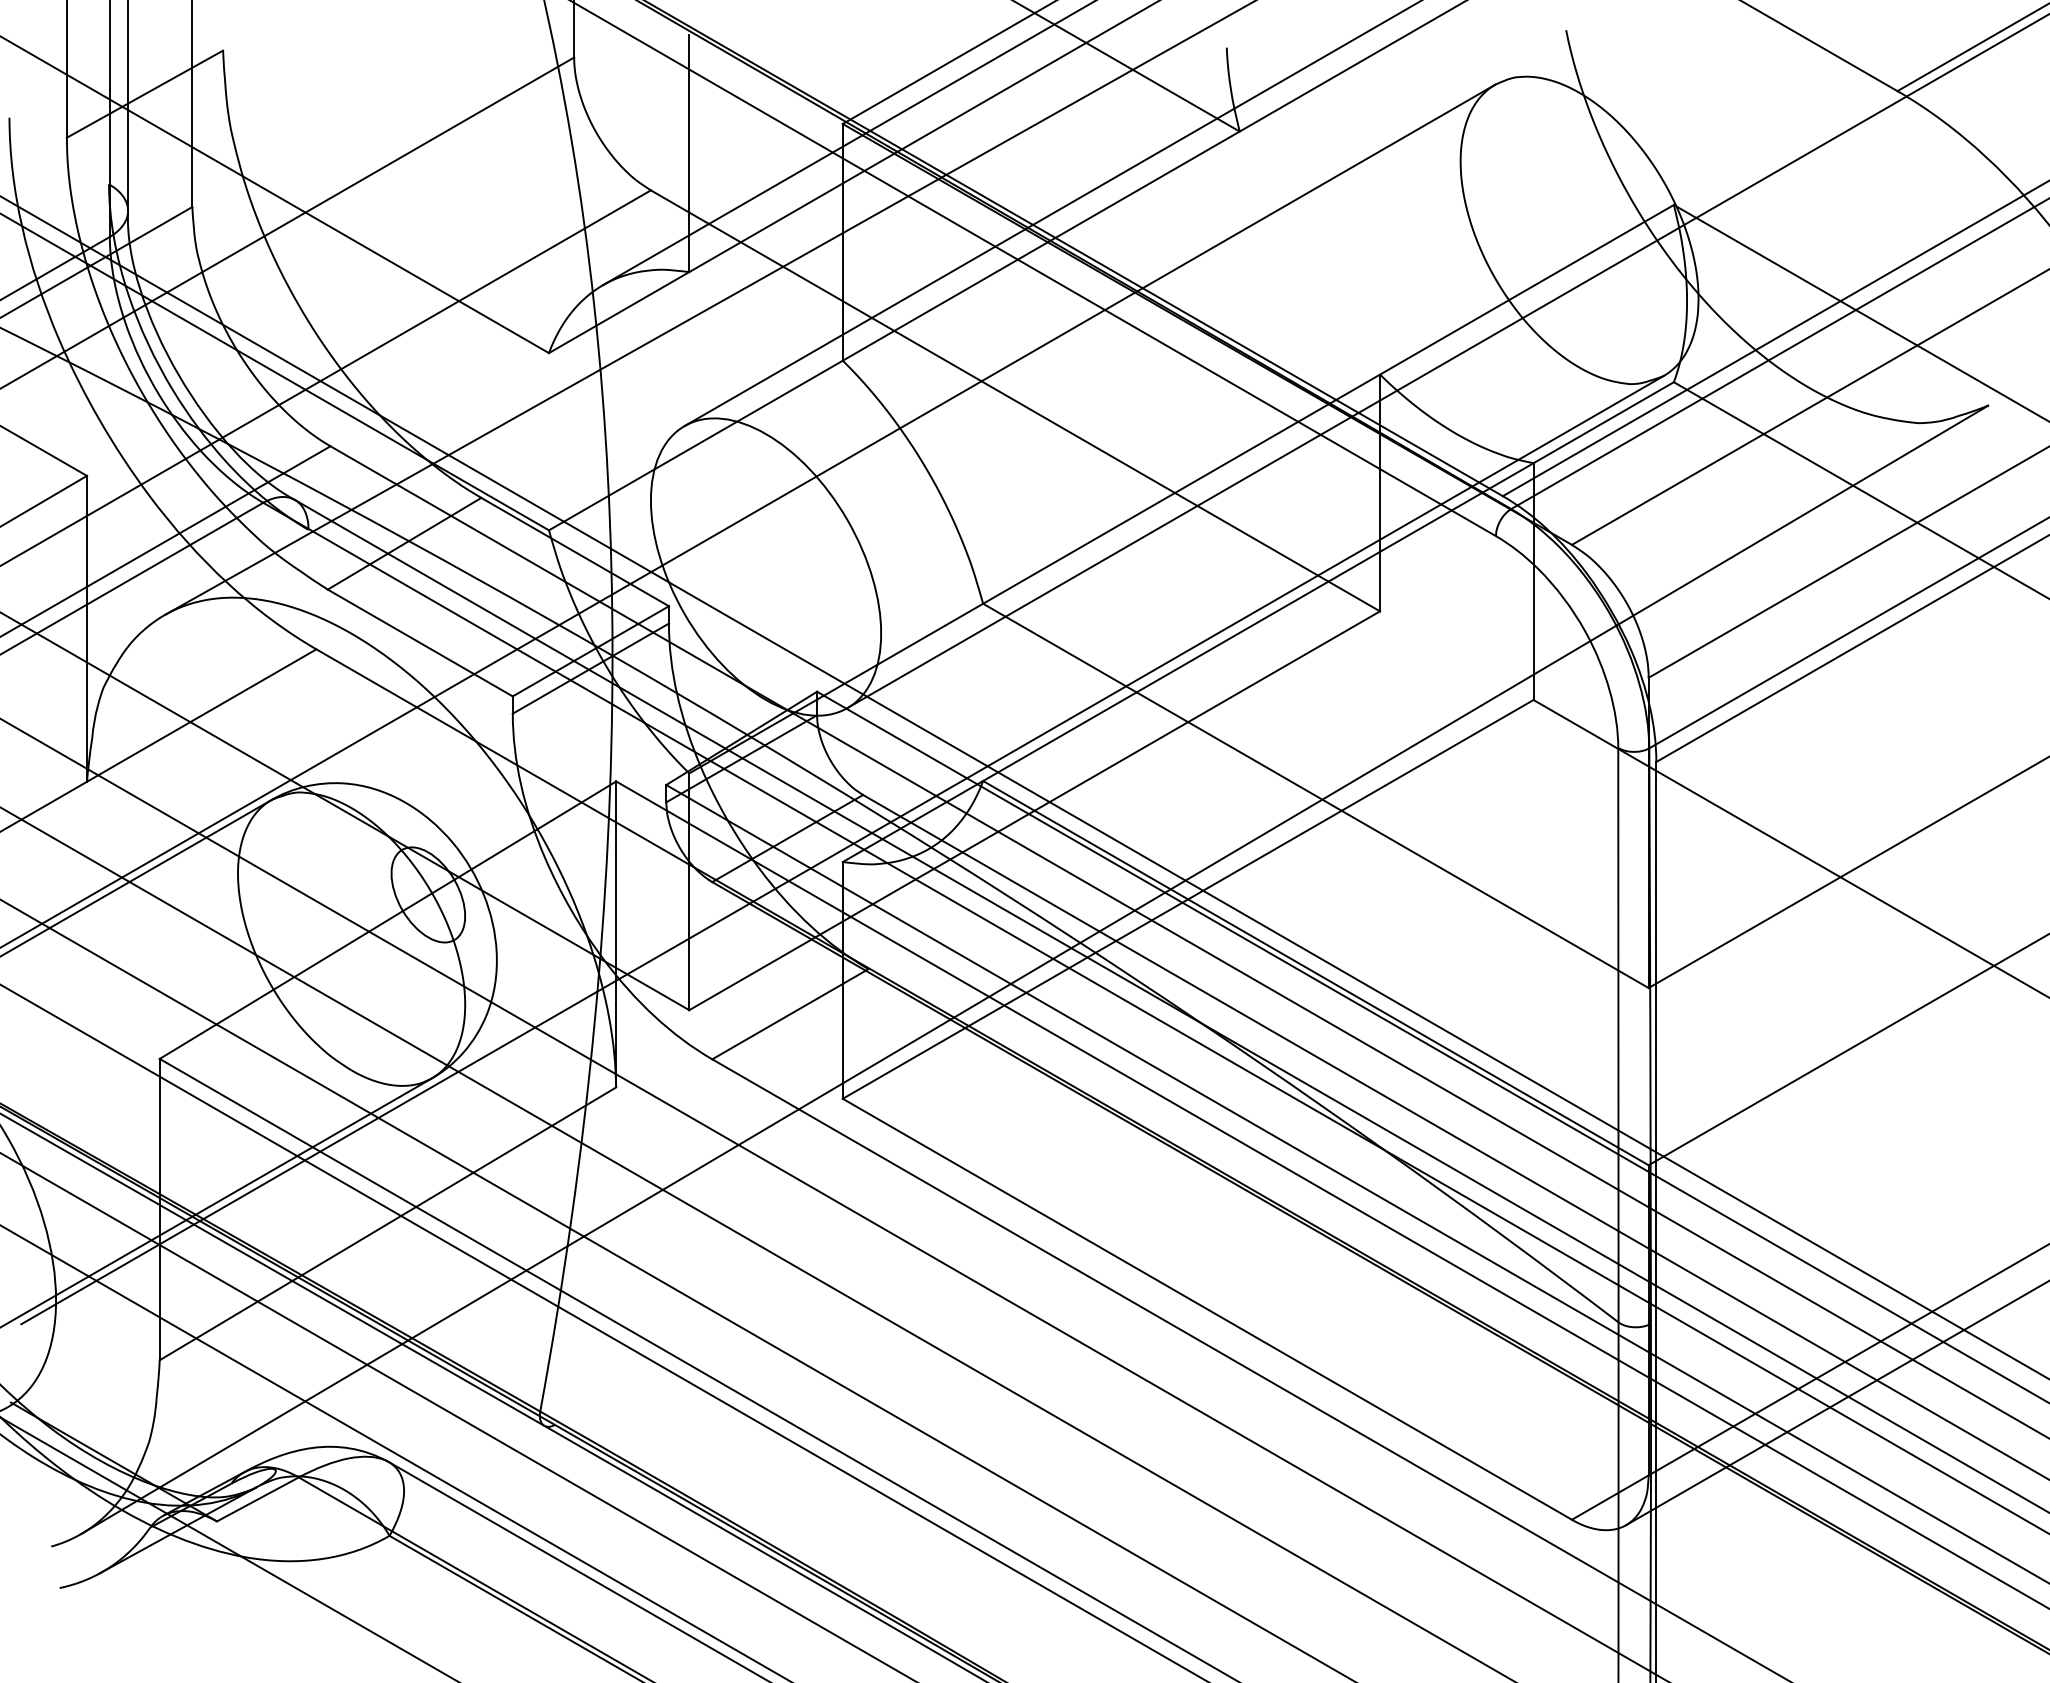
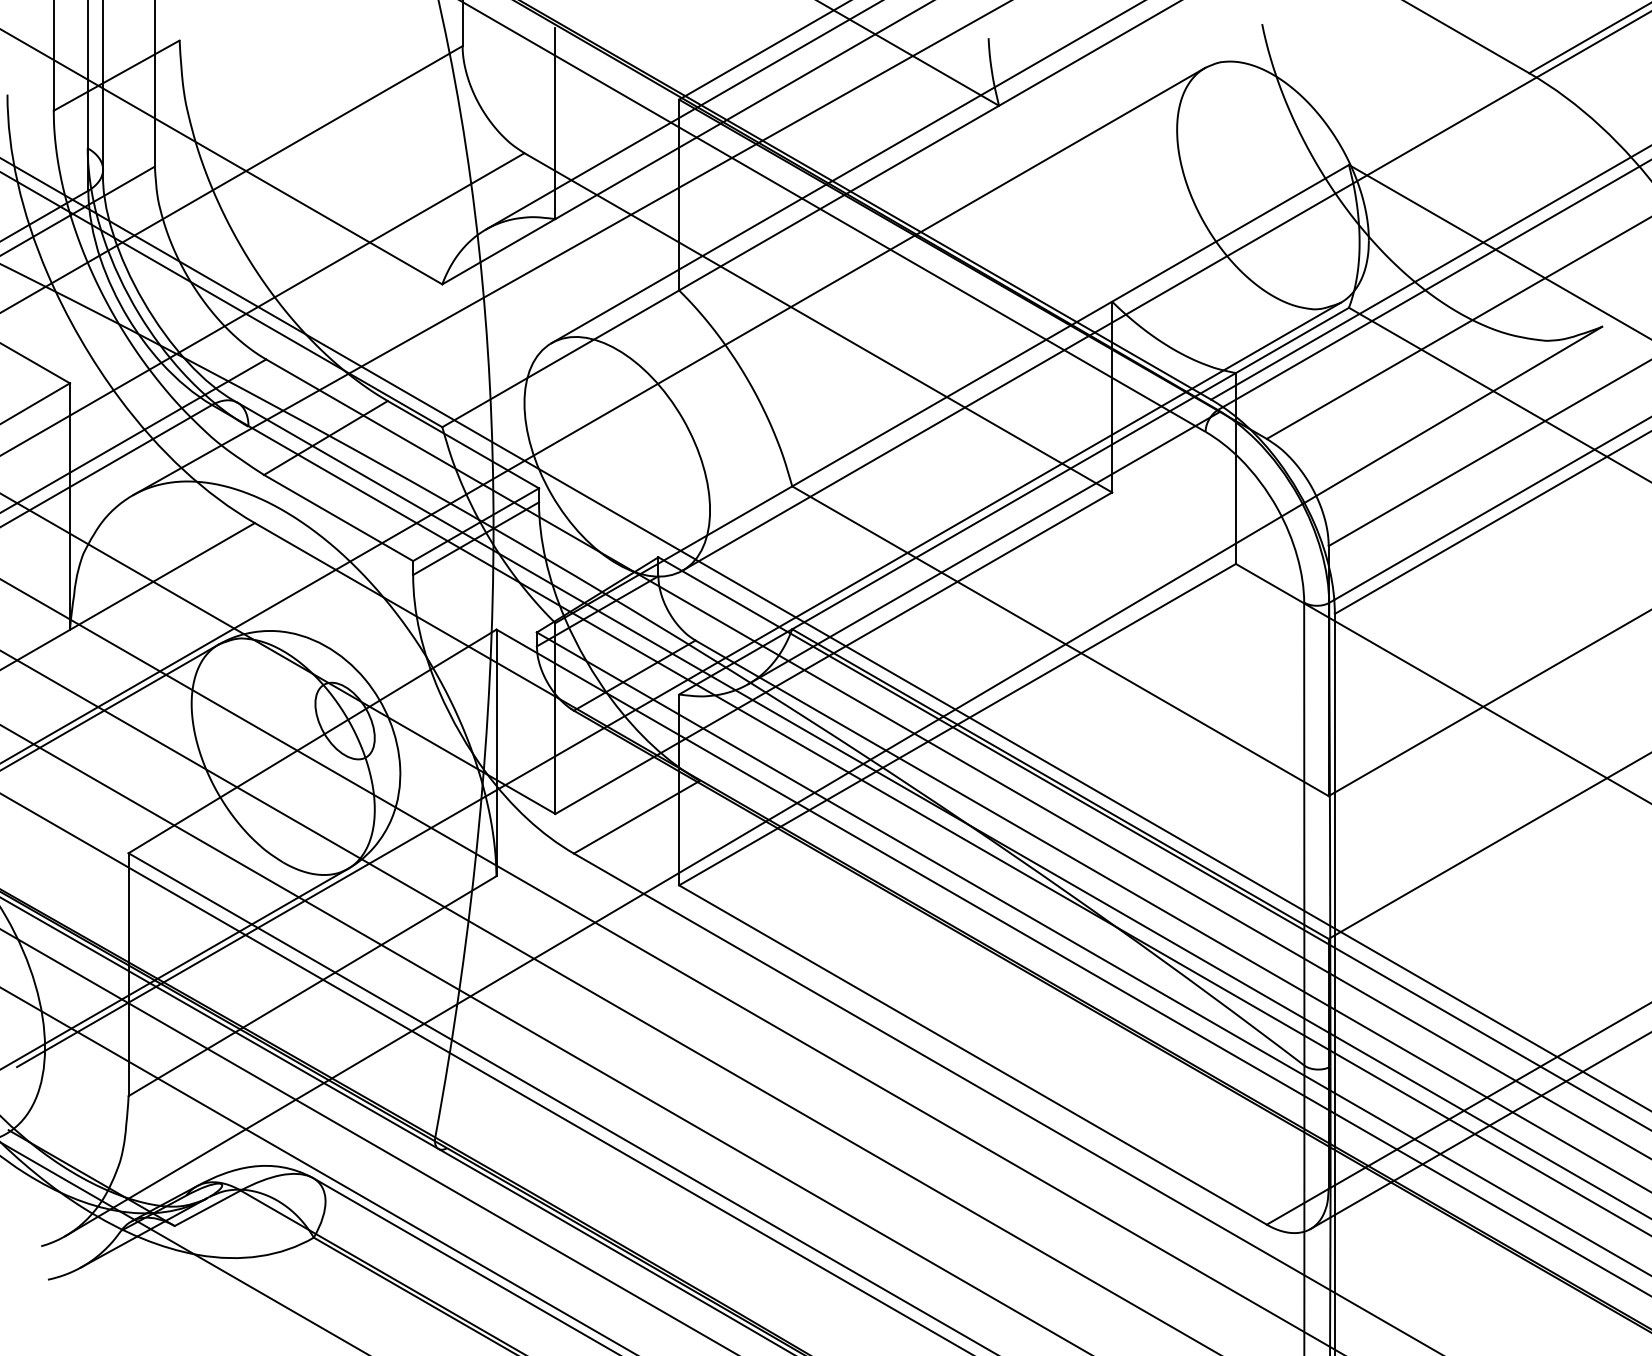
line: (1220, 680) -> (983, 548), added

